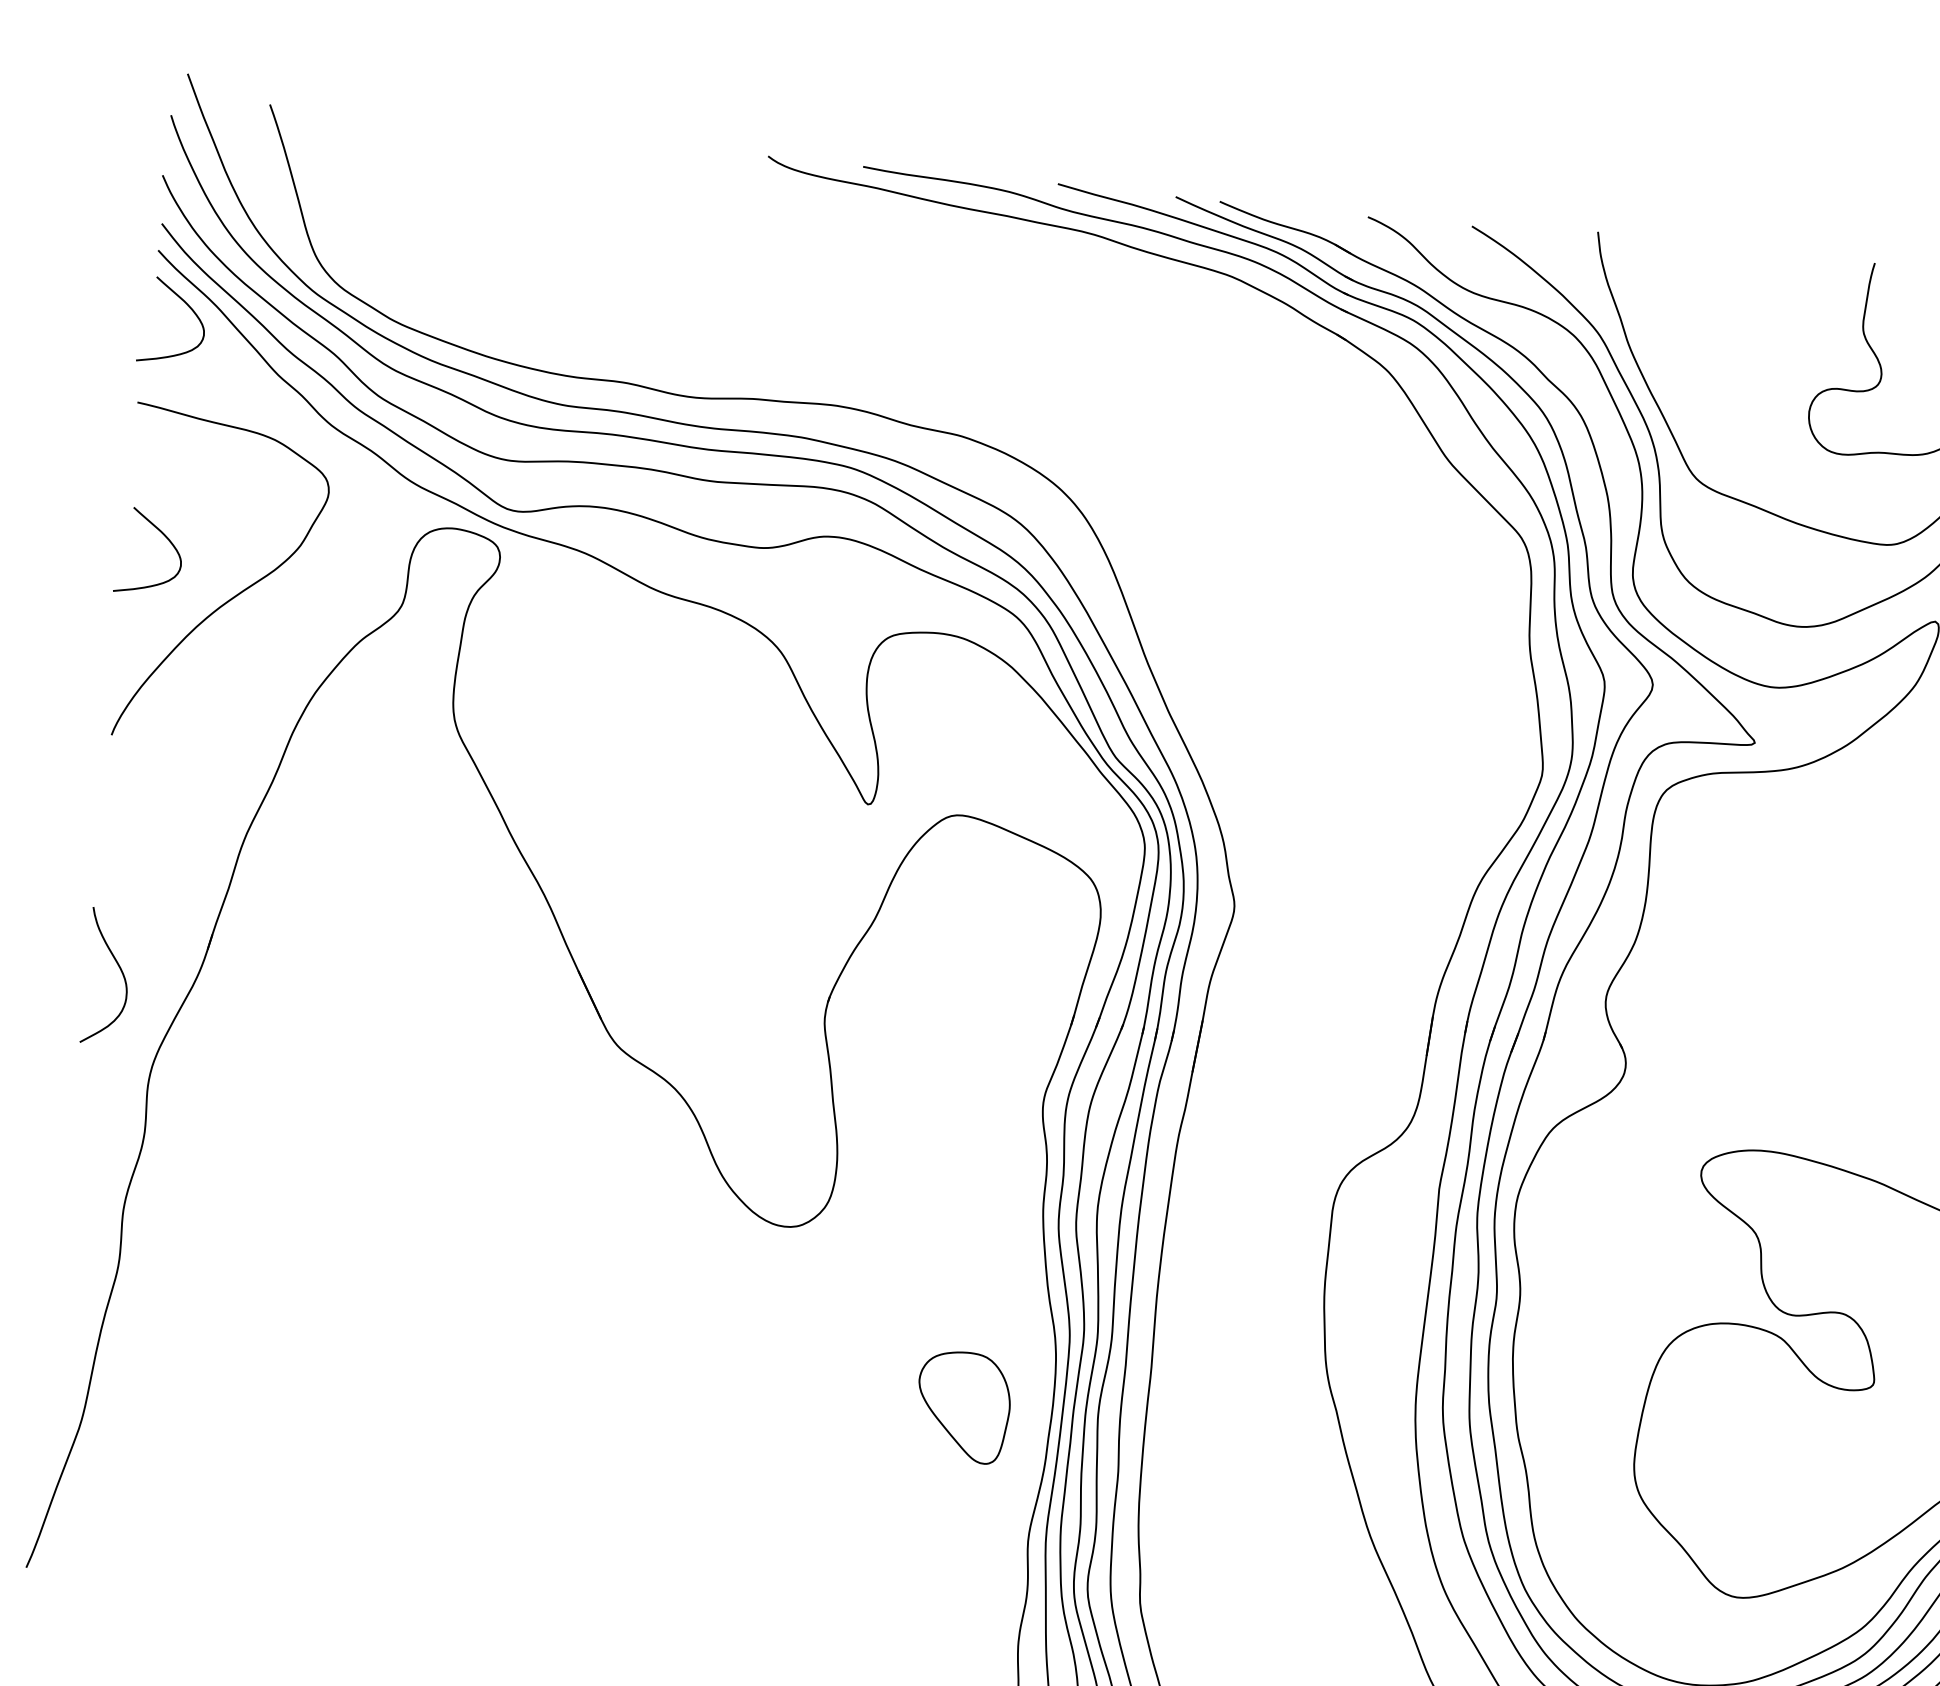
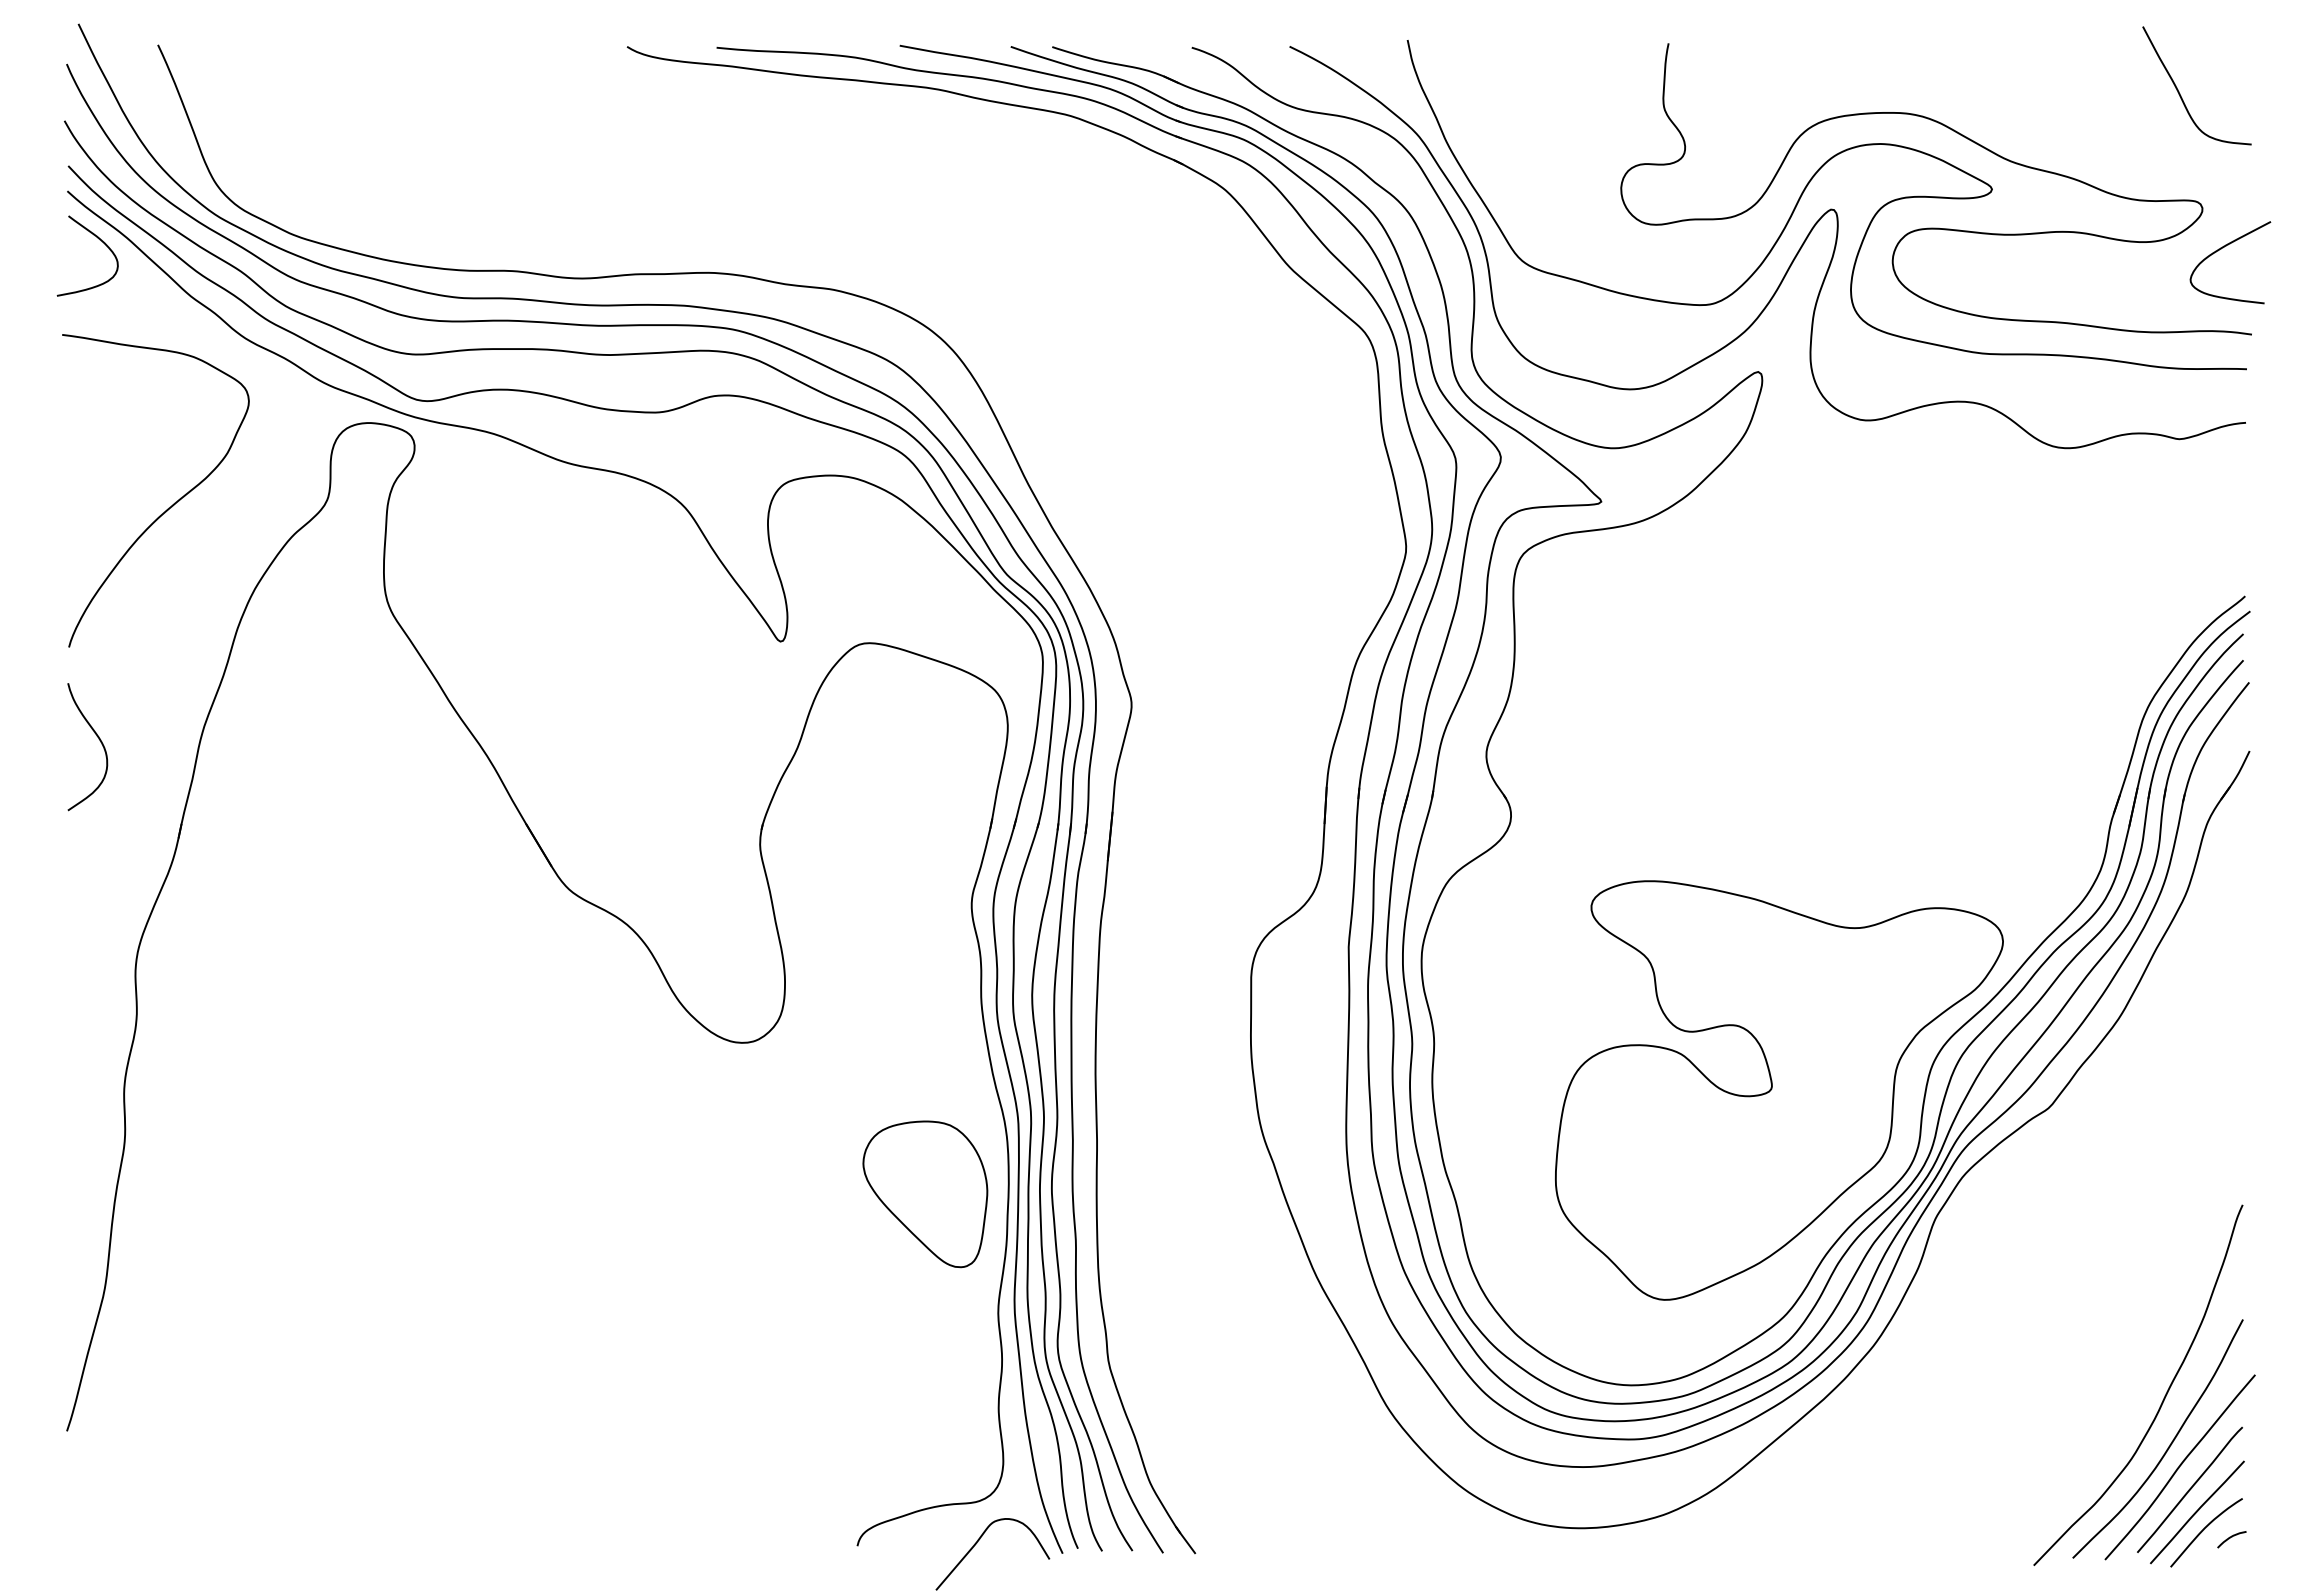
curve: (163, 535) -> (98, 456), removed
curve: (119, 969) -> (98, 739), moved
part: (963, 1407) -> (925, 1194), size x1.43

